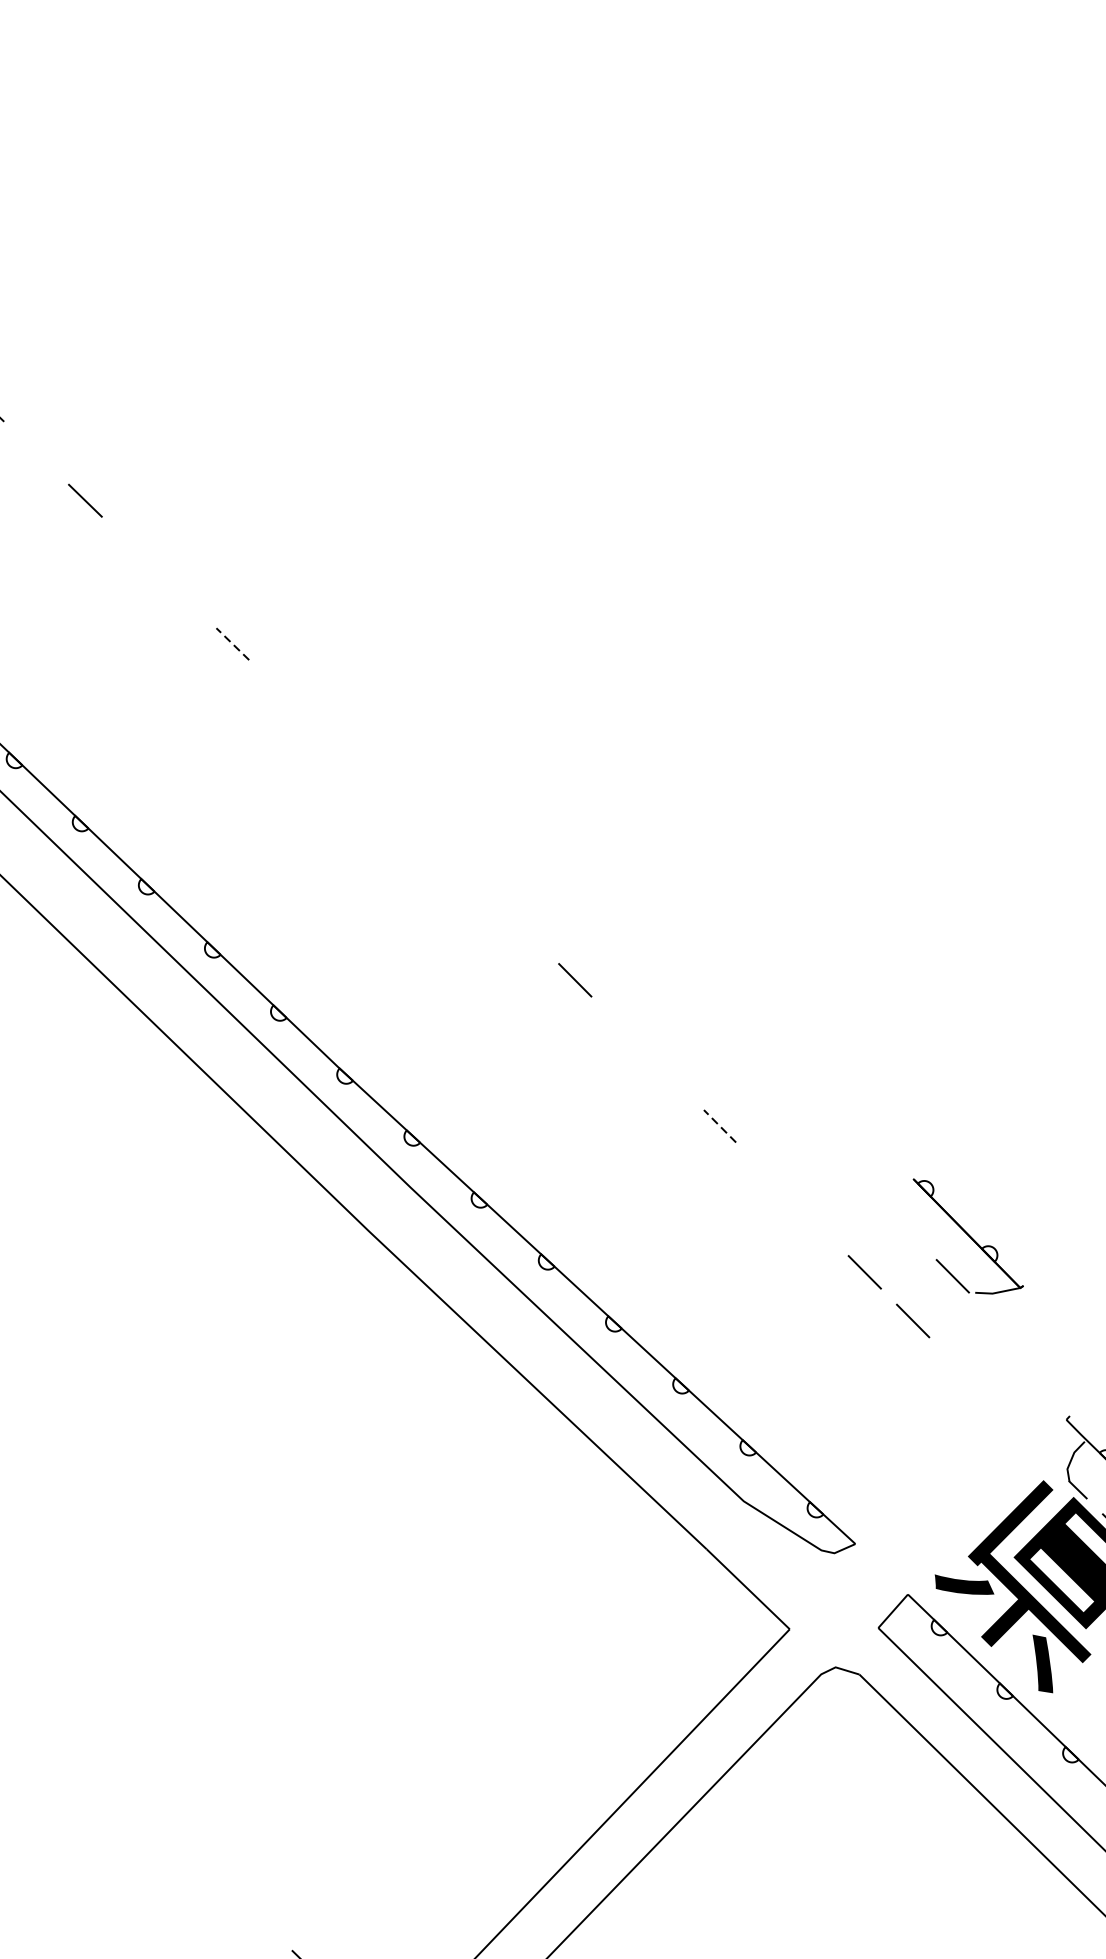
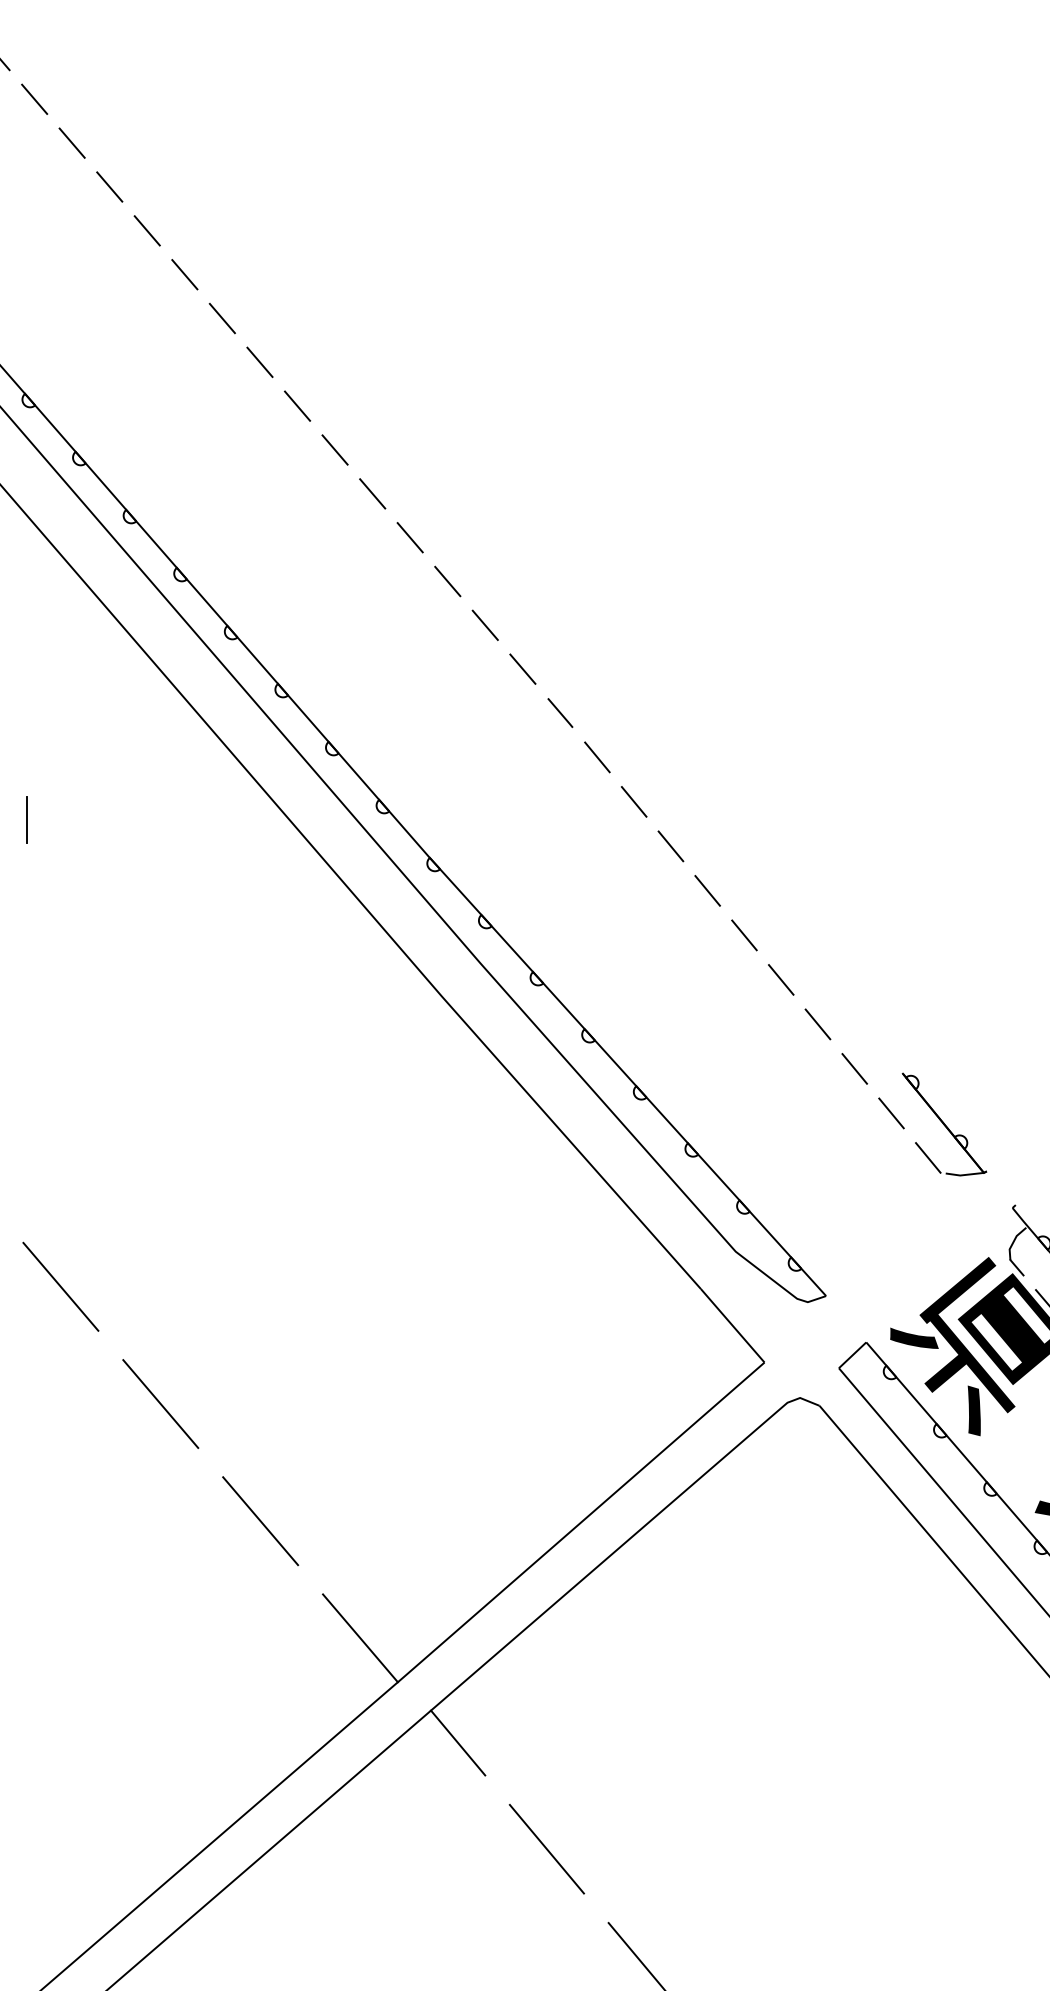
line: (35, 453) -> (221, 318), added
line: (134, 547) -> (297, 405), added
line: (182, 595) -> (334, 449), added
line: (232, 643) -> (372, 493), dashed -> solid
line: (281, 691) -> (409, 537), added
line: (330, 739) -> (447, 581), added
line: (379, 786) -> (484, 624), added
line: (428, 834) -> (522, 668), added
line: (478, 882) -> (560, 712), added
line: (527, 931) -> (597, 757), added
line: (623, 1029) -> (670, 846), added
line: (671, 1077) -> (707, 890), added
line: (720, 1126) -> (744, 935), dashed -> solid
line: (767, 1174) -> (780, 979), added
line: (816, 1223) -> (817, 1024), added
part: (968, 1234) -> (944, 1124), moved
line: (79, 1742) -> (160, 1403), added
line: (210, 1871) -> (260, 1521), added

